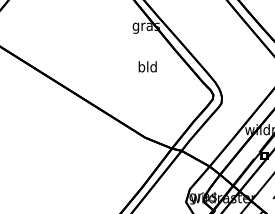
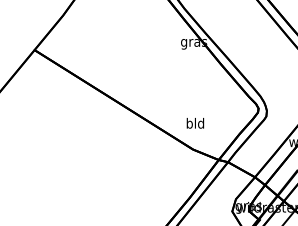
text: (147, 66) -> (195, 123), moved

